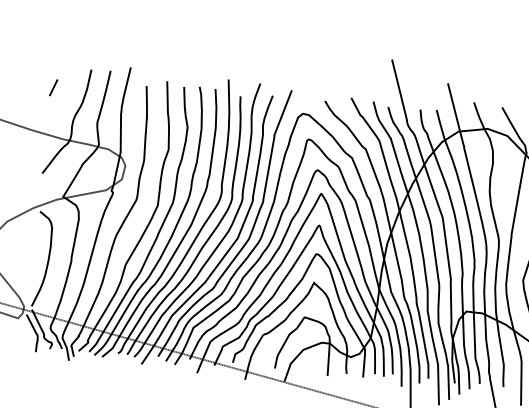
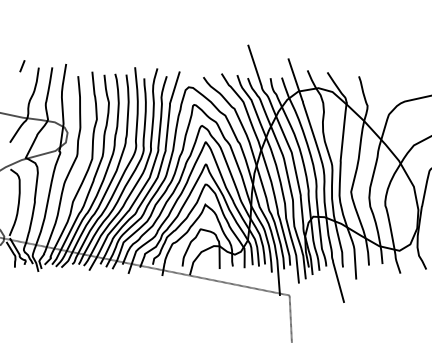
line: (53, 88) -> (22, 66), moved

